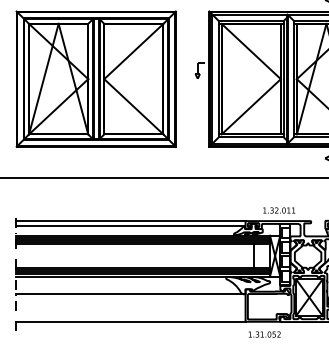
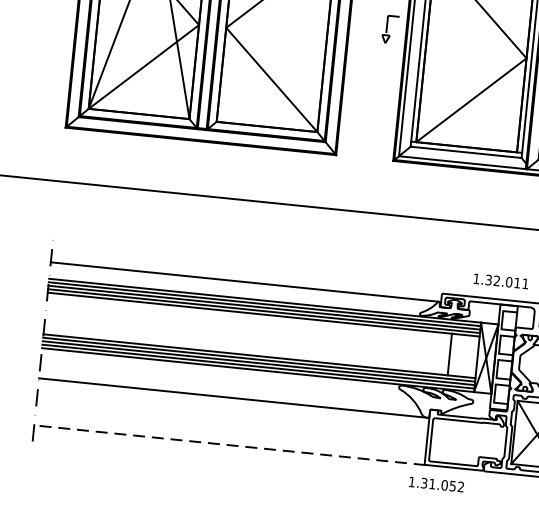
line: (131, 220) -> (248, 272), removed
line: (130, 321) -> (228, 444), solid -> dashed
text: (264, 334) -> (436, 484), moved

